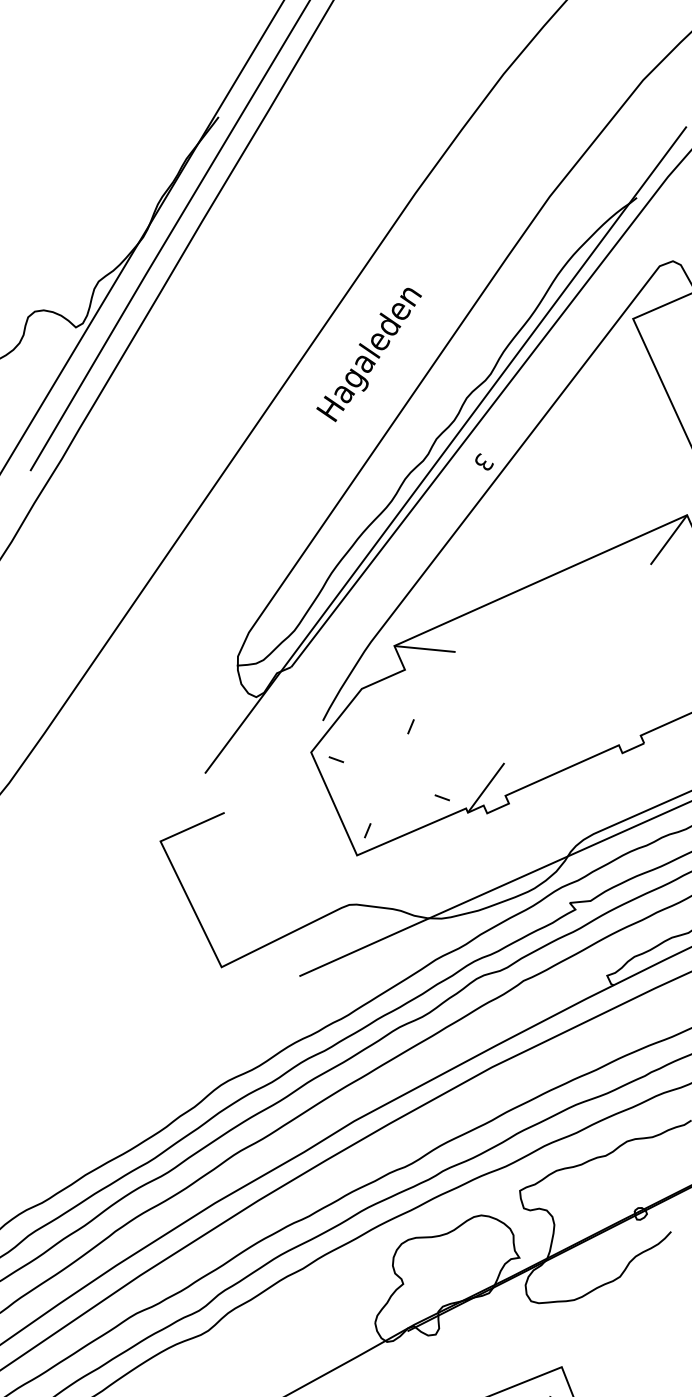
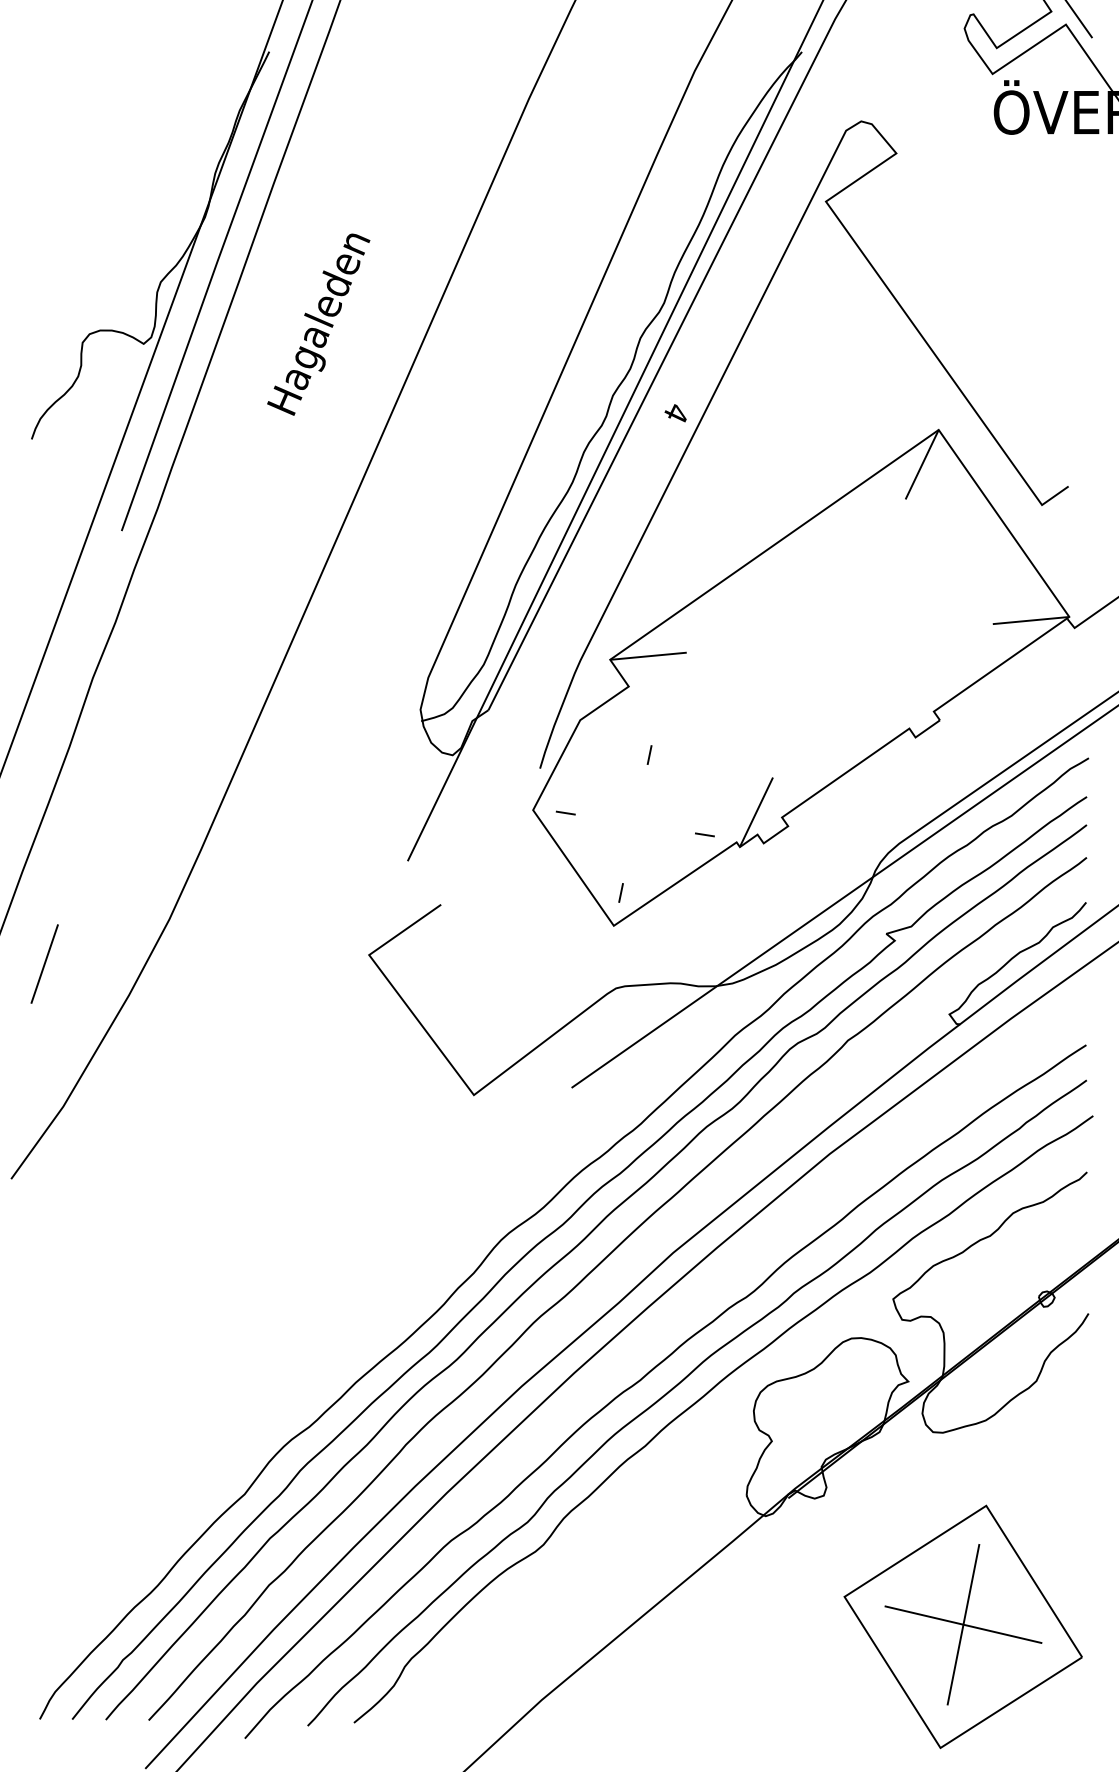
text: (368, 354) -> (318, 324), moved
text: (483, 461) -> (676, 412), 3 -> 4

